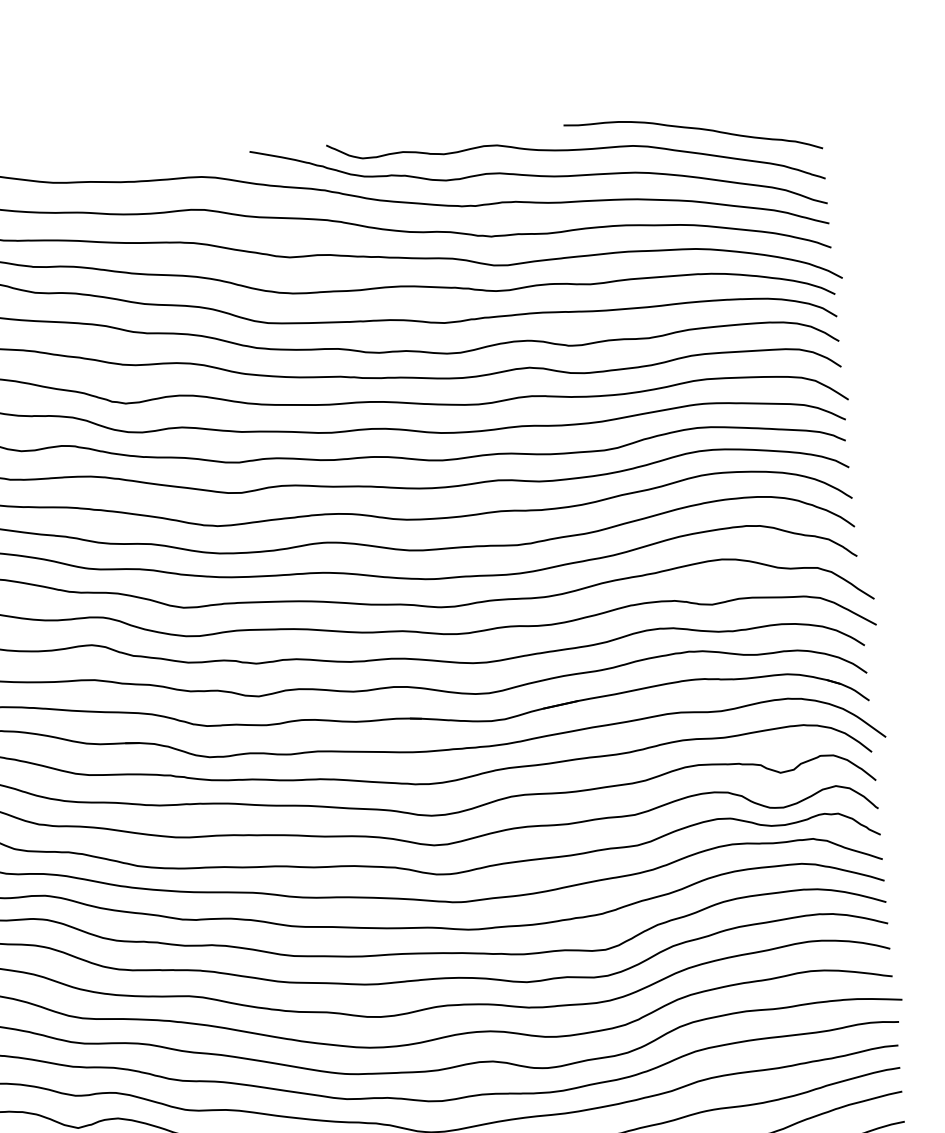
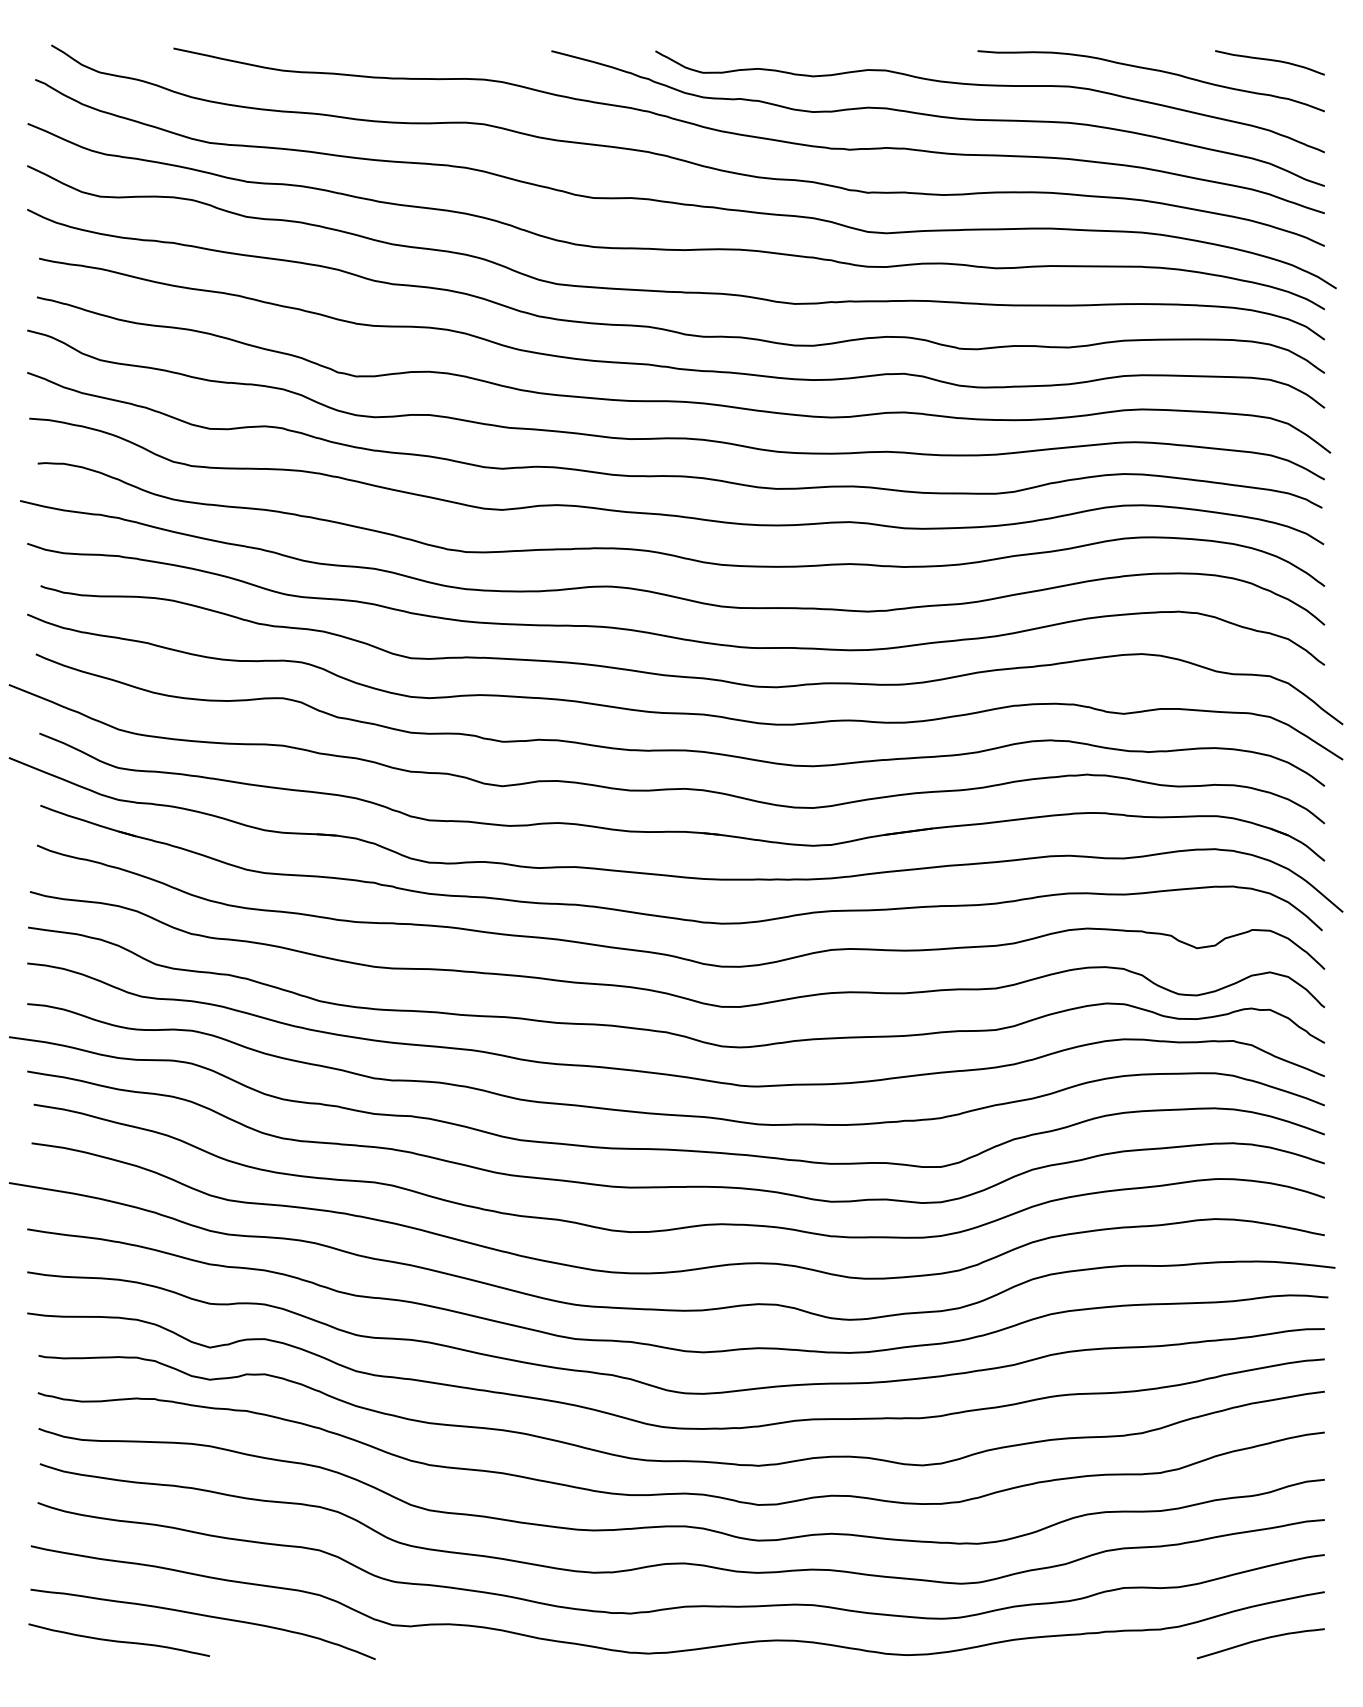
curve: (779, 114) -> (1269, 60), added

